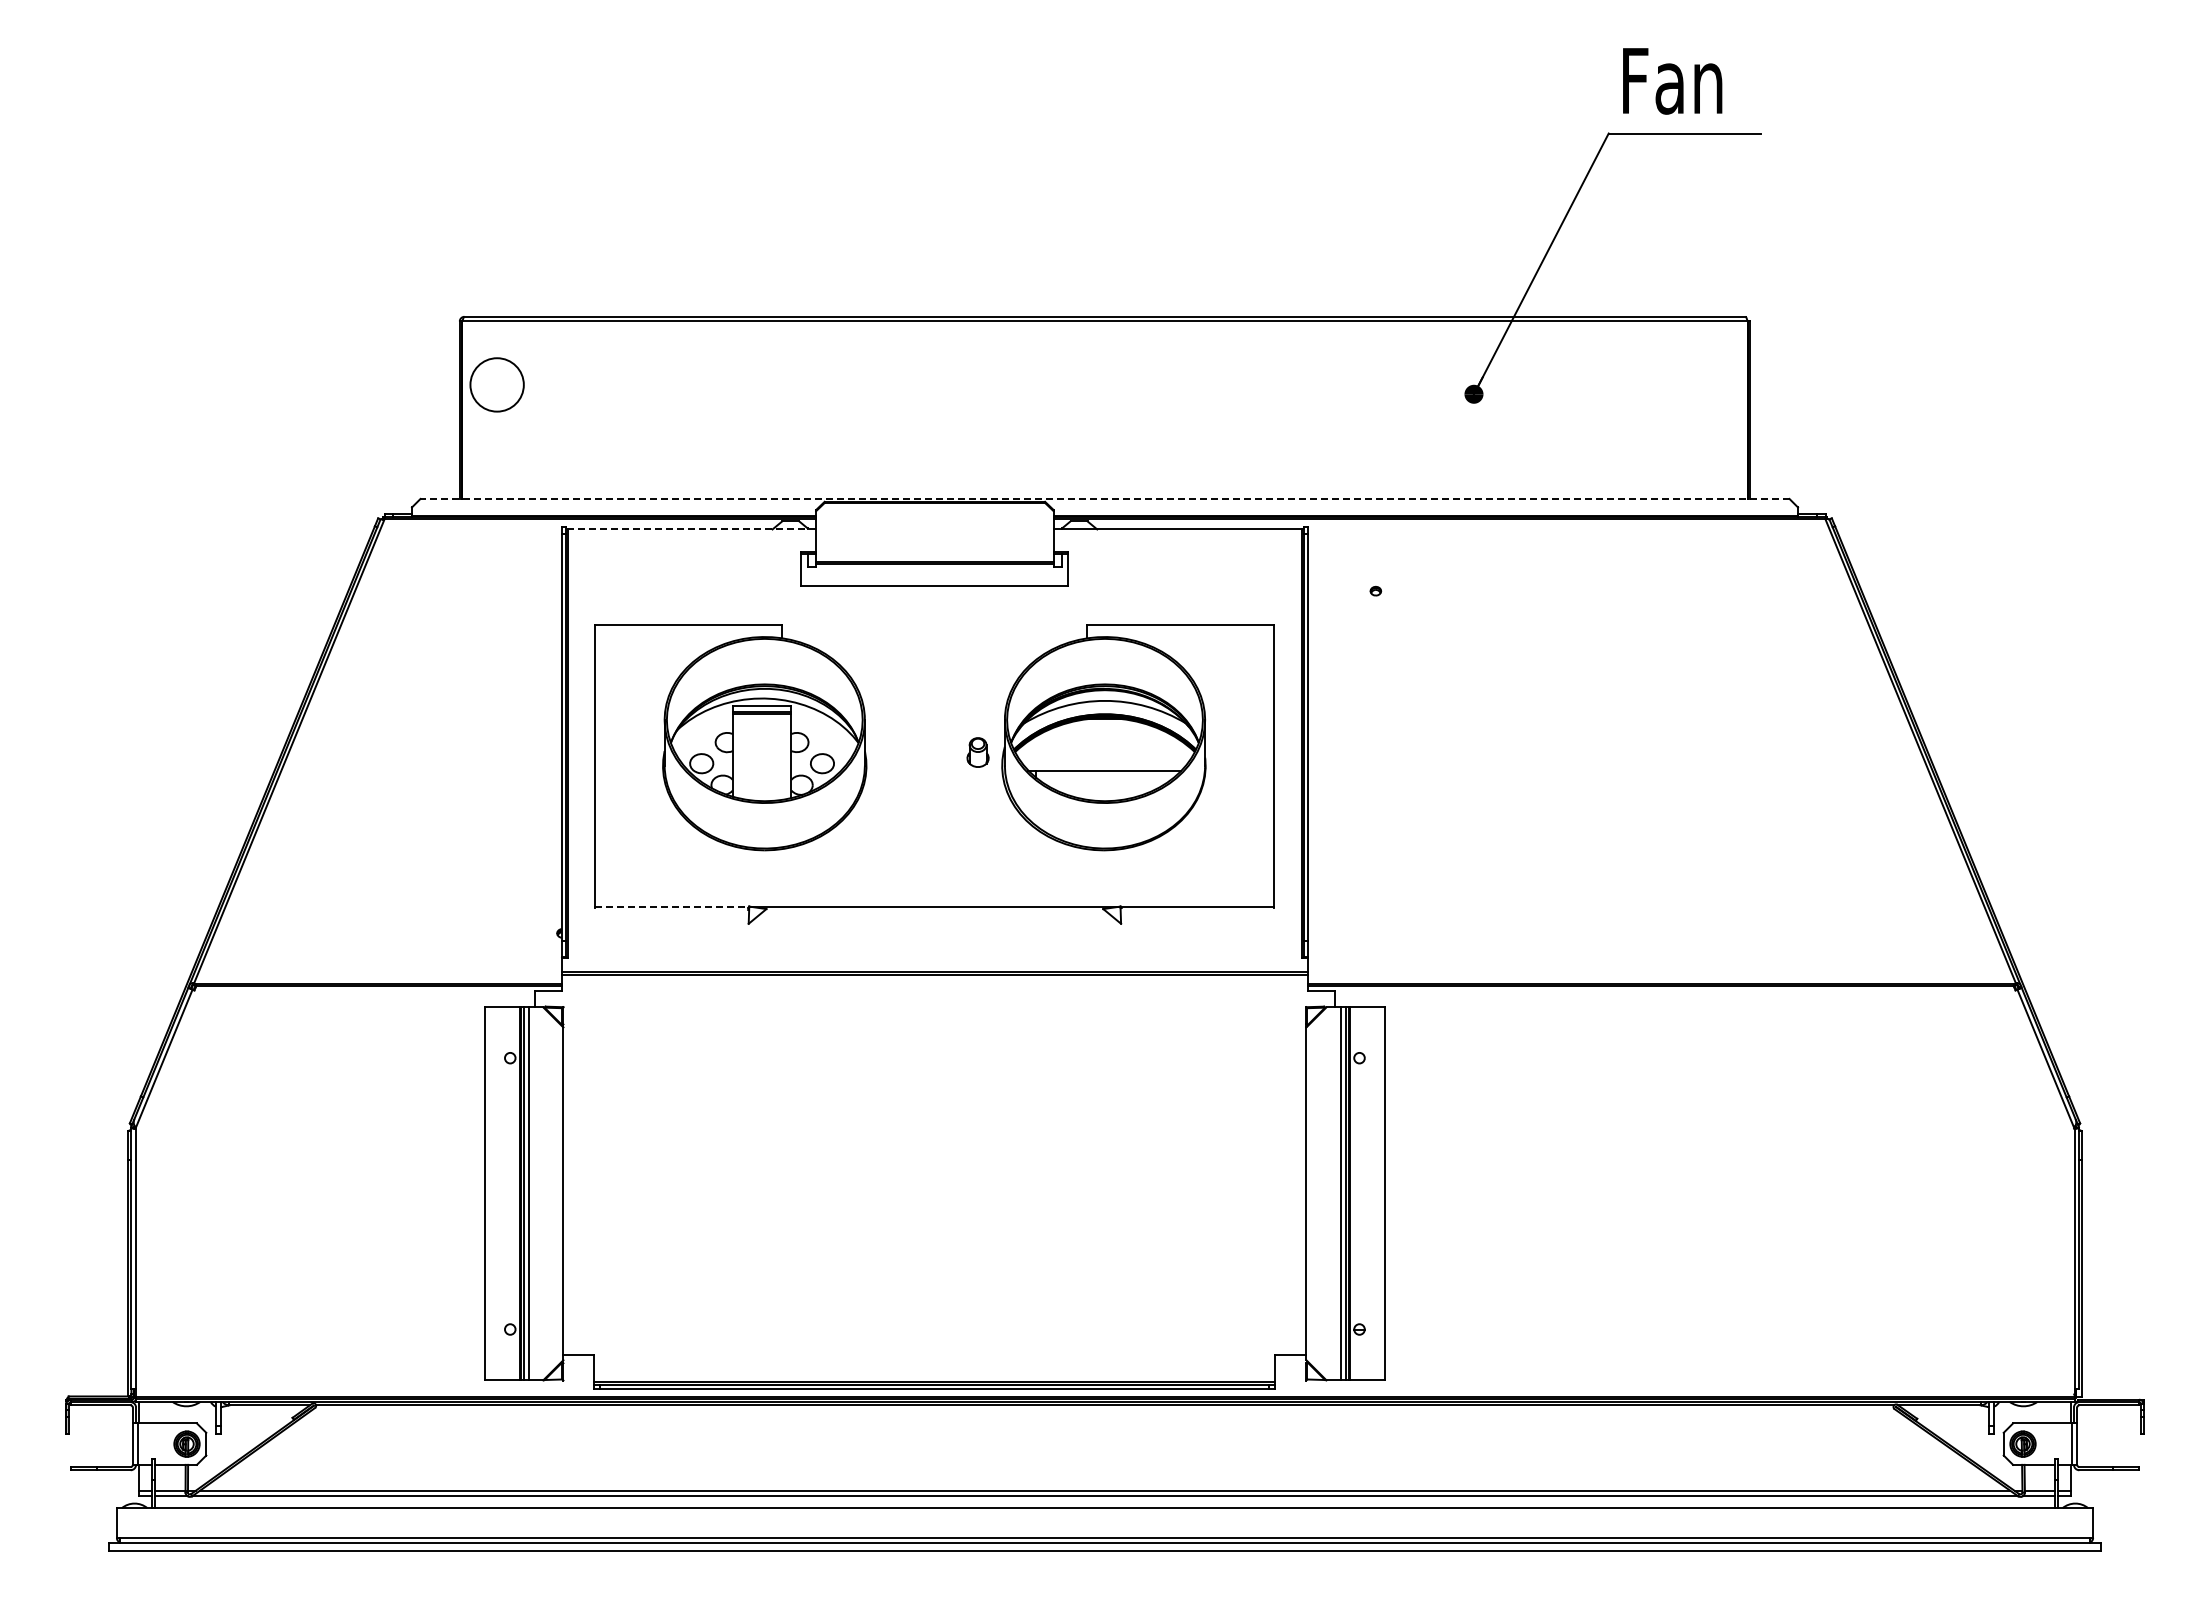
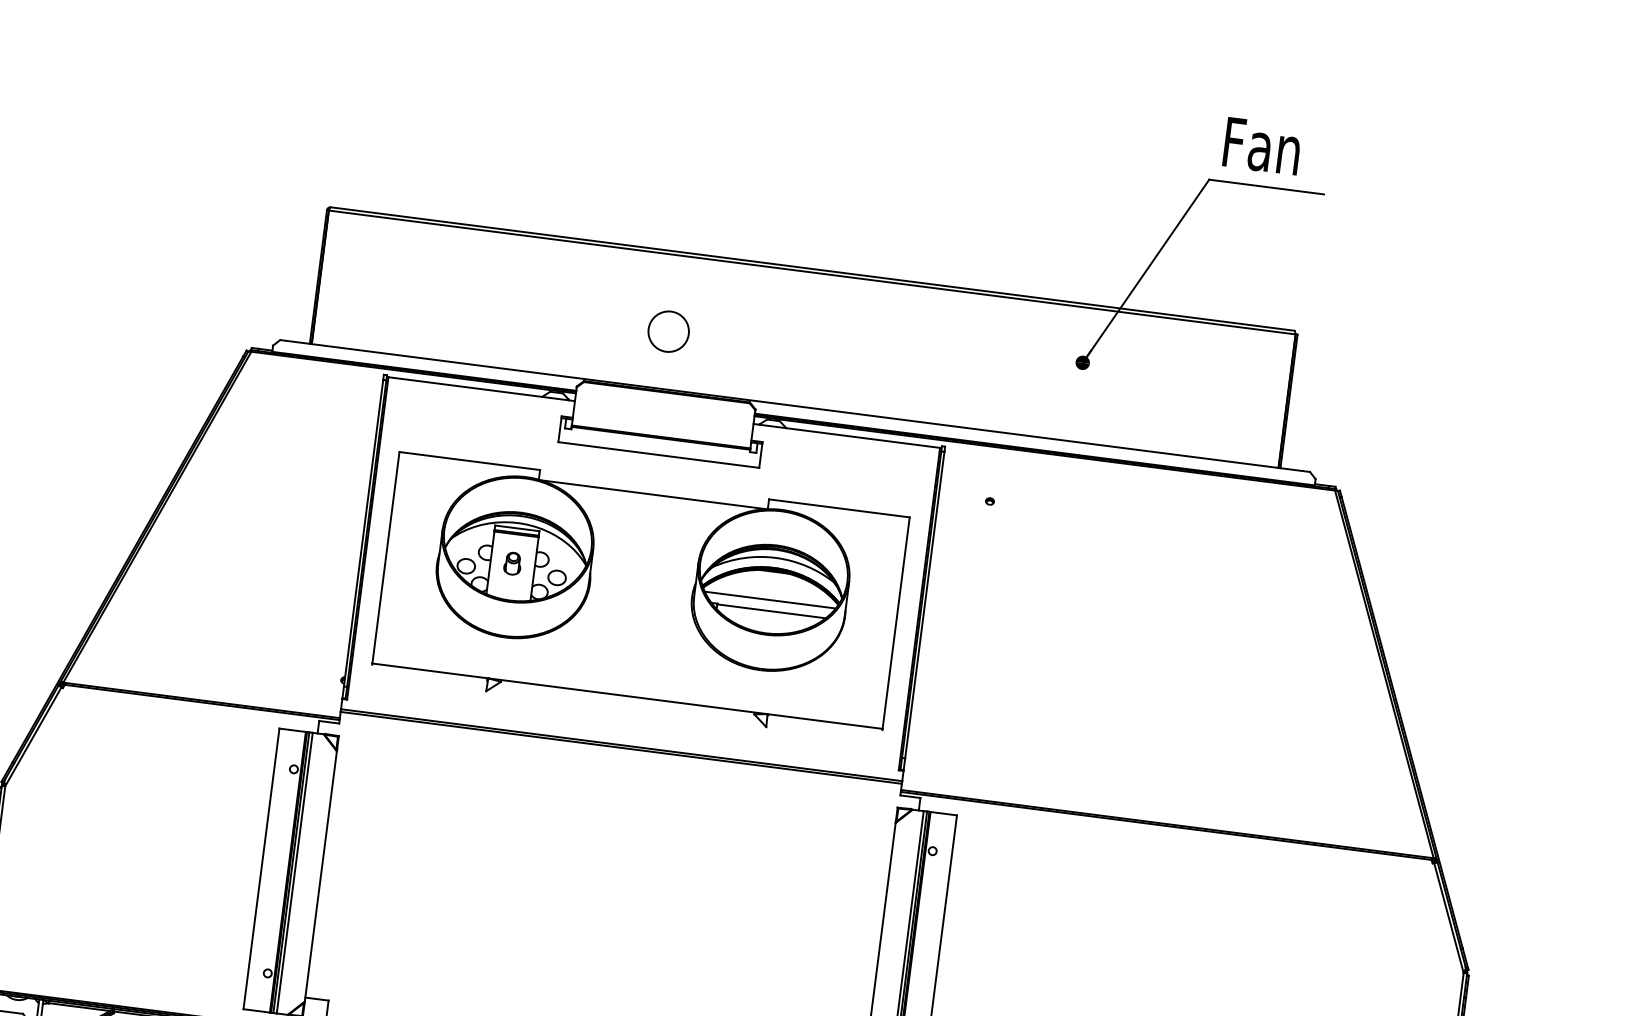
circle: (496, 384) -> (668, 331), moved
line: (1105, 498) -> (795, 405), dashed -> solid
line: (692, 529) -> (481, 389), dashed -> solid
line: (934, 638) -> (653, 494), added
part: (977, 752) -> (512, 563), moved
line: (1104, 756) -> (769, 599), added
line: (672, 906) -> (430, 670), dashed -> solid

